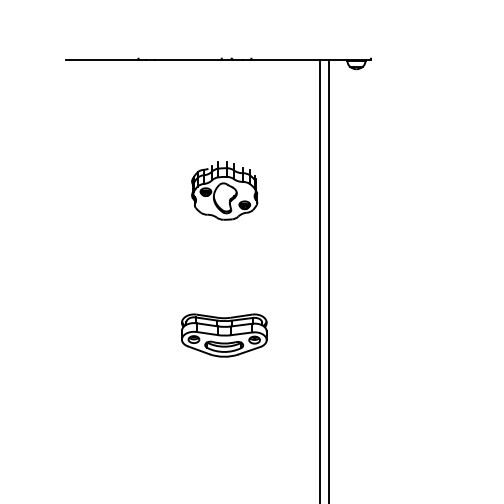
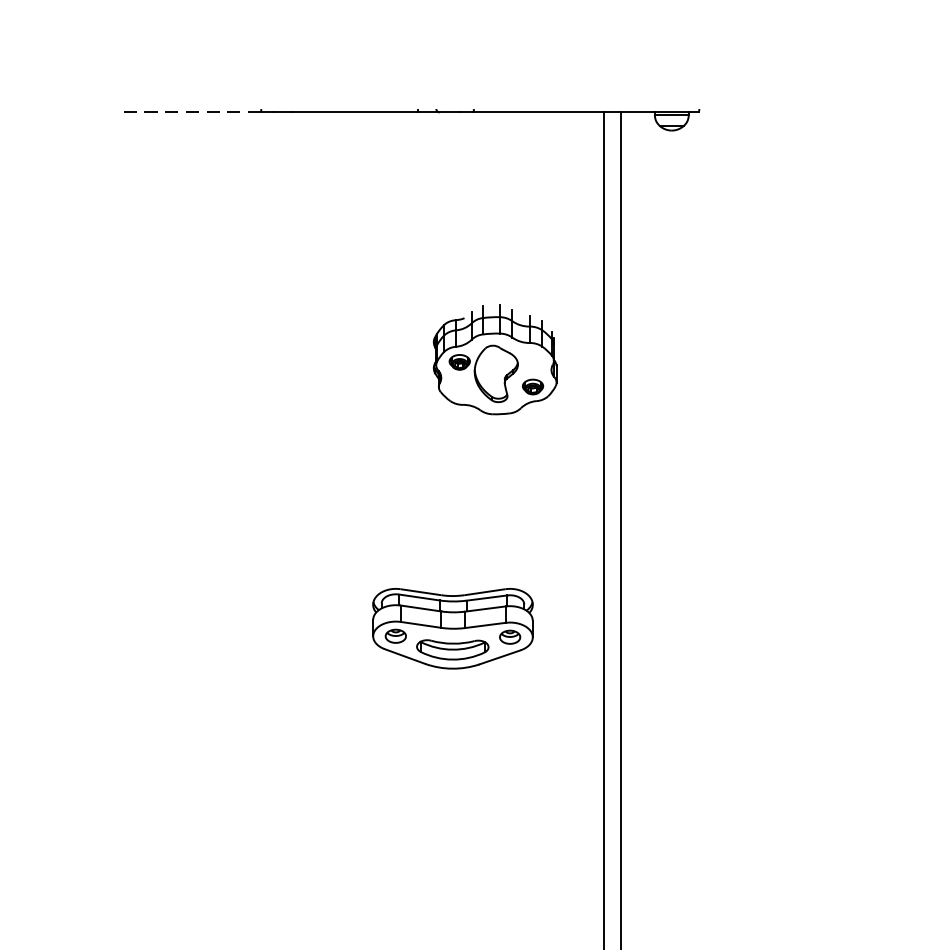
line: (101, 59) -> (191, 112), solid -> dashed
part: (224, 190) -> (494, 359), moved
part: (224, 335) -> (453, 628), moved

